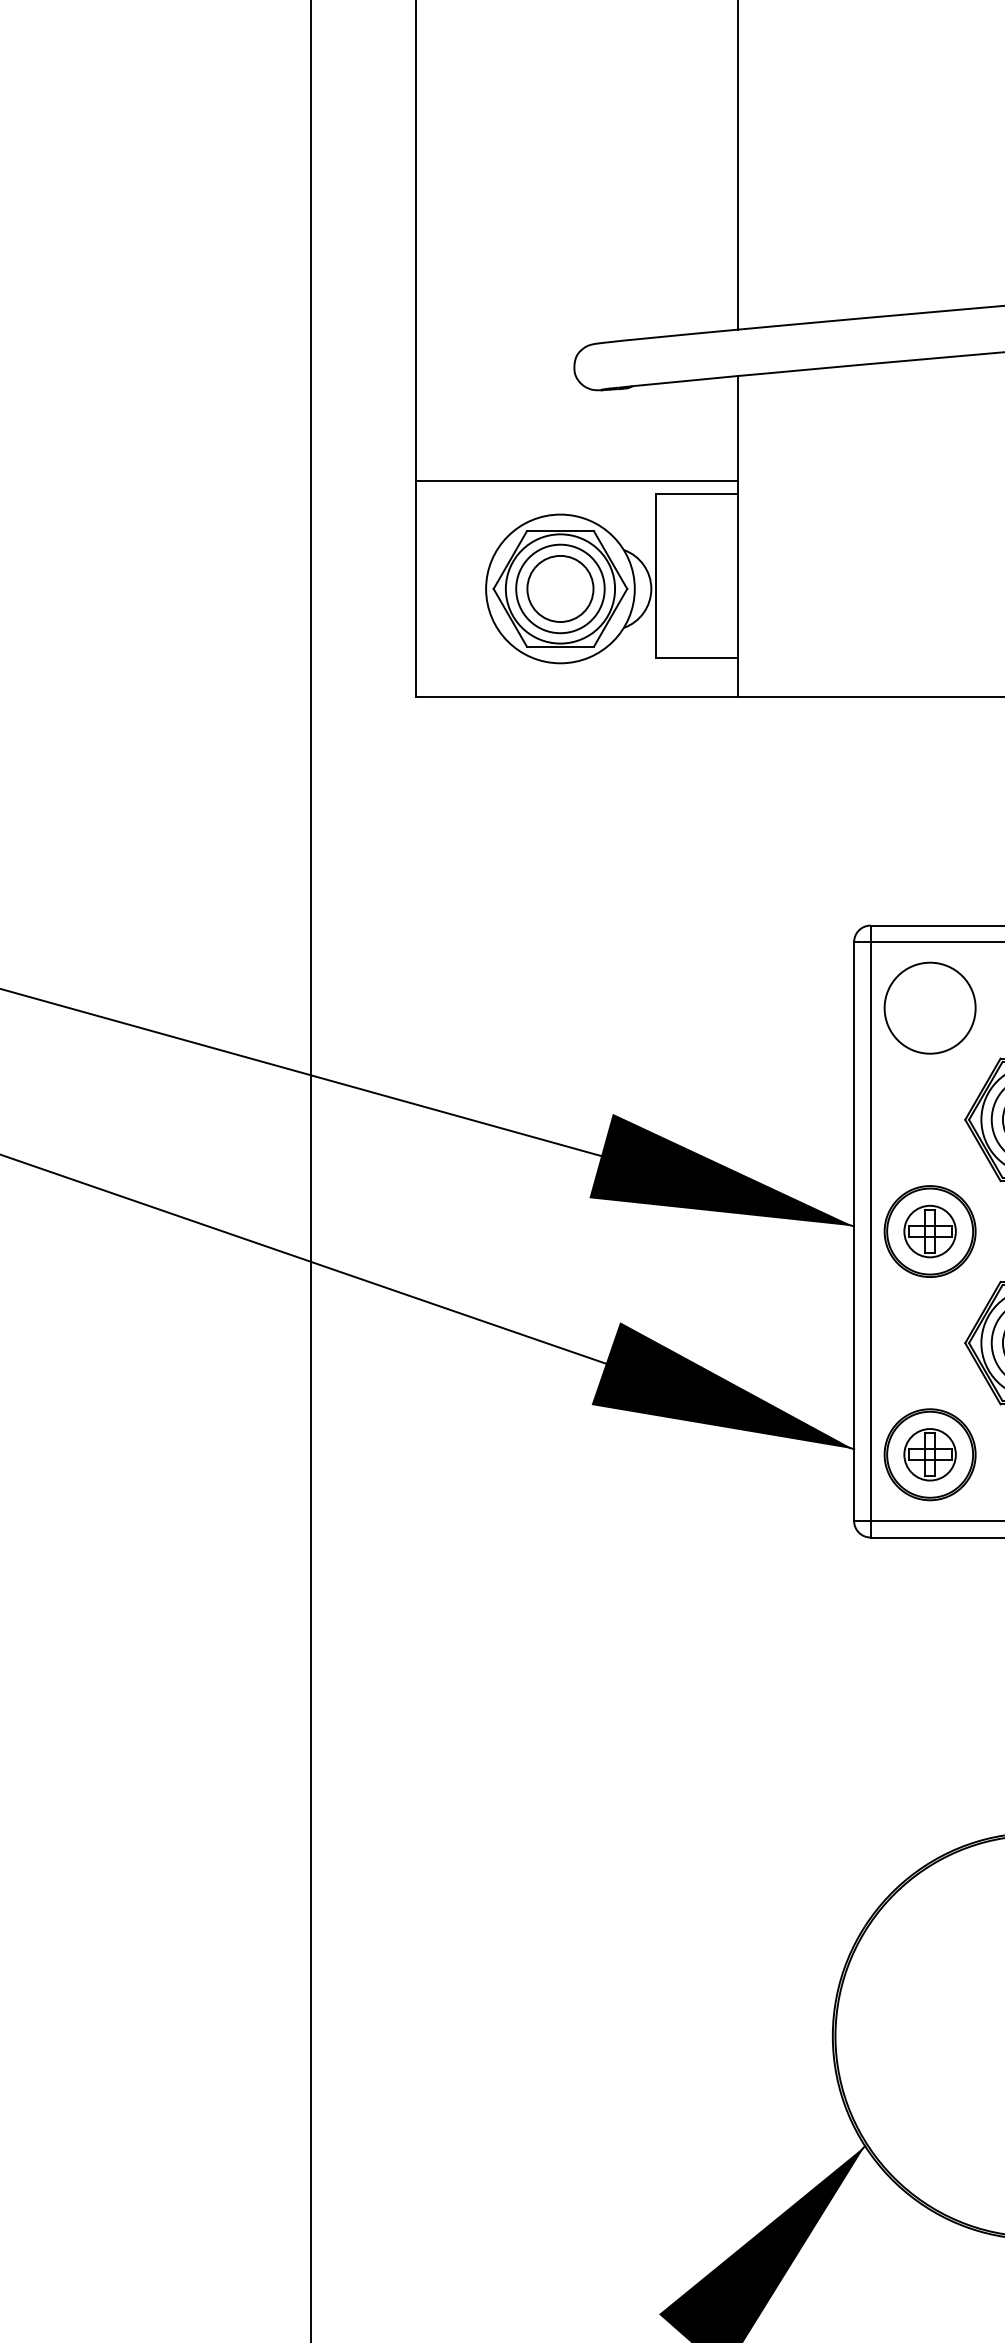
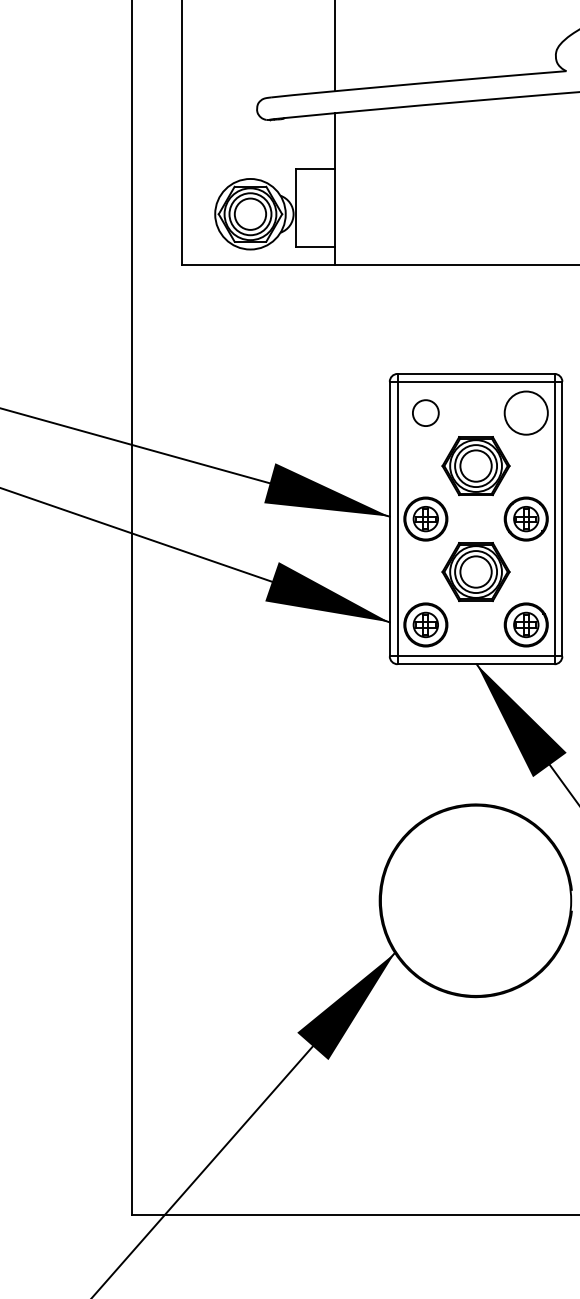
line: (575, 479) -> (257, 162), removed
circle: (929, 1006) -> (425, 412), size x0.6

